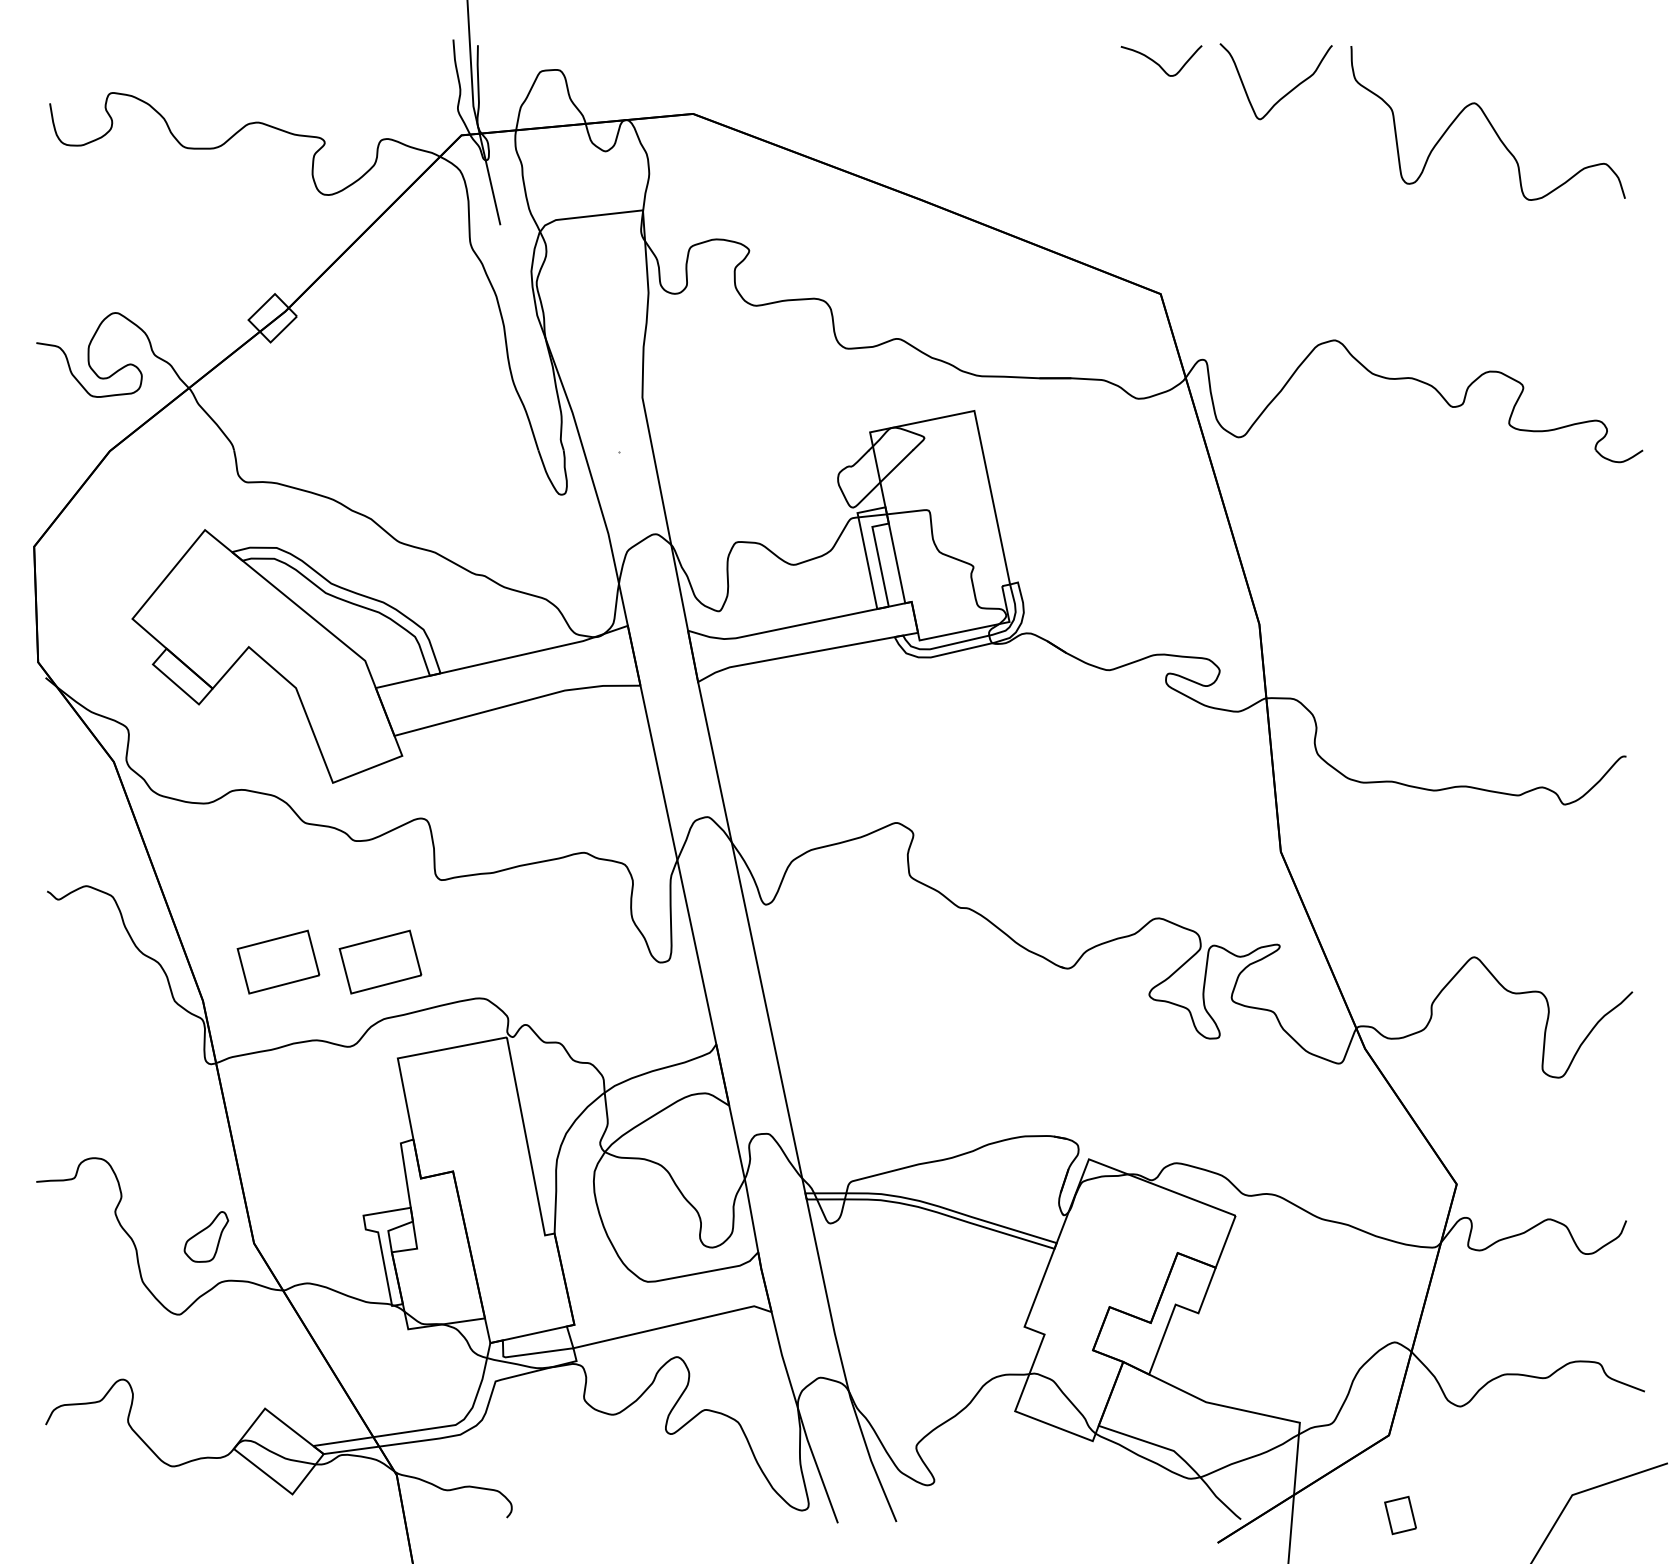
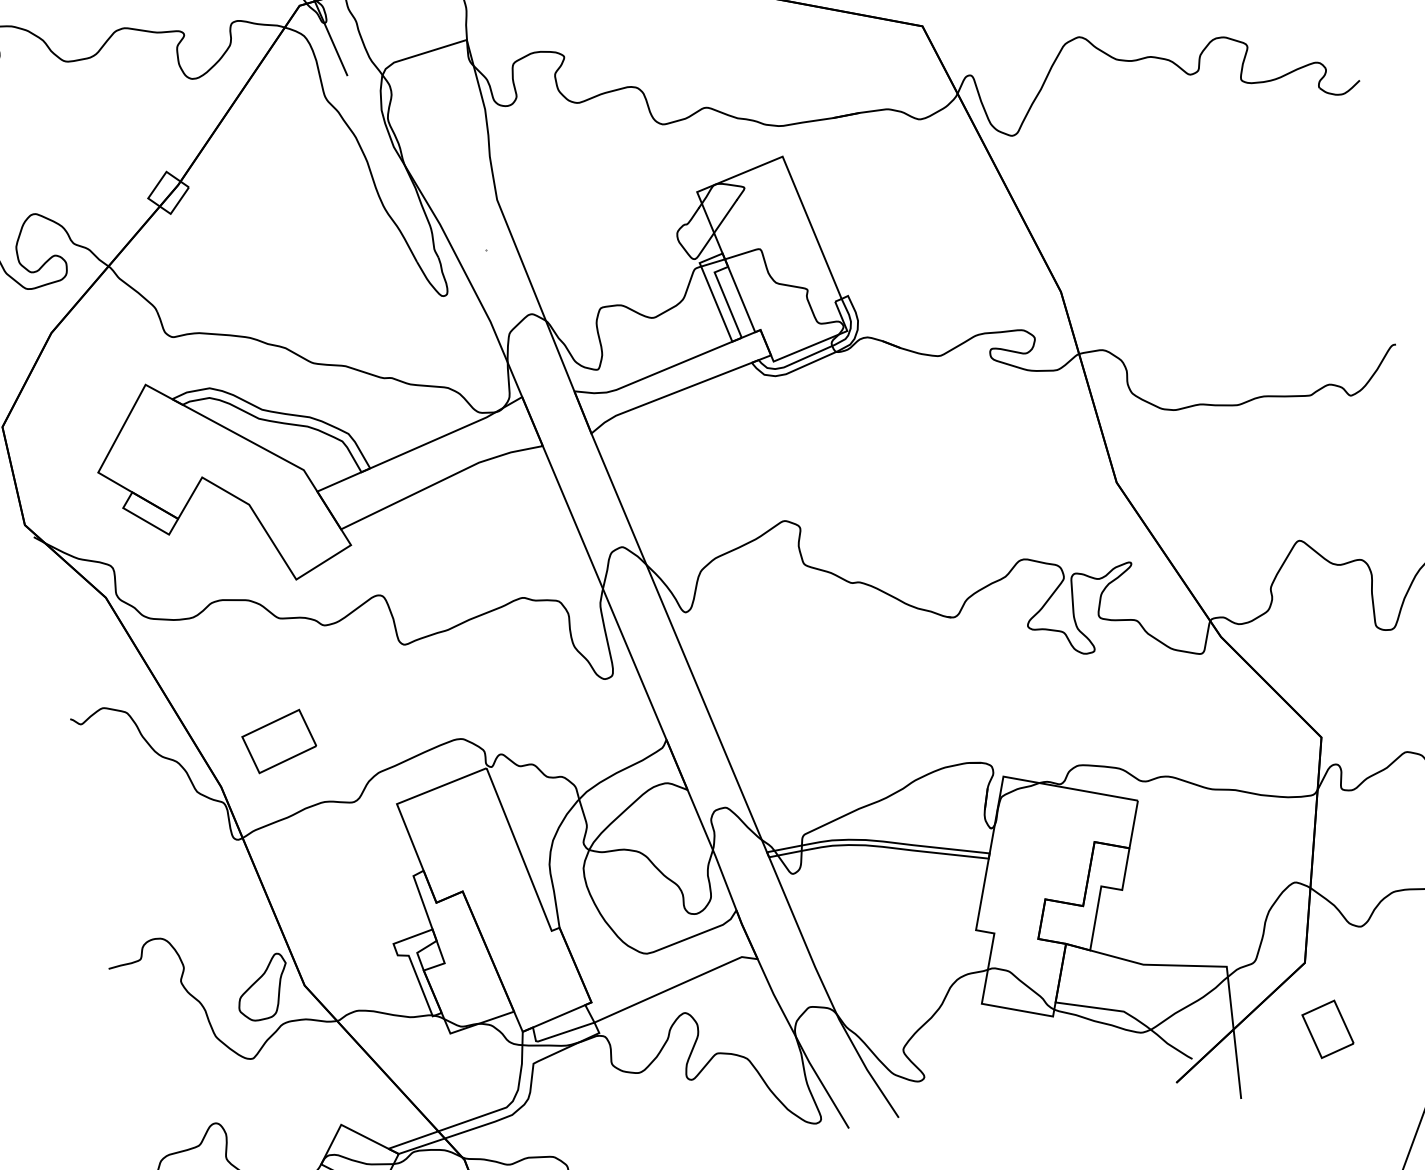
part: (380, 961) -> (366, 724), removed
part: (206, 1236) -> (262, 987), size x1.43
part: (1400, 1515) -> (1327, 1029), size x1.67

